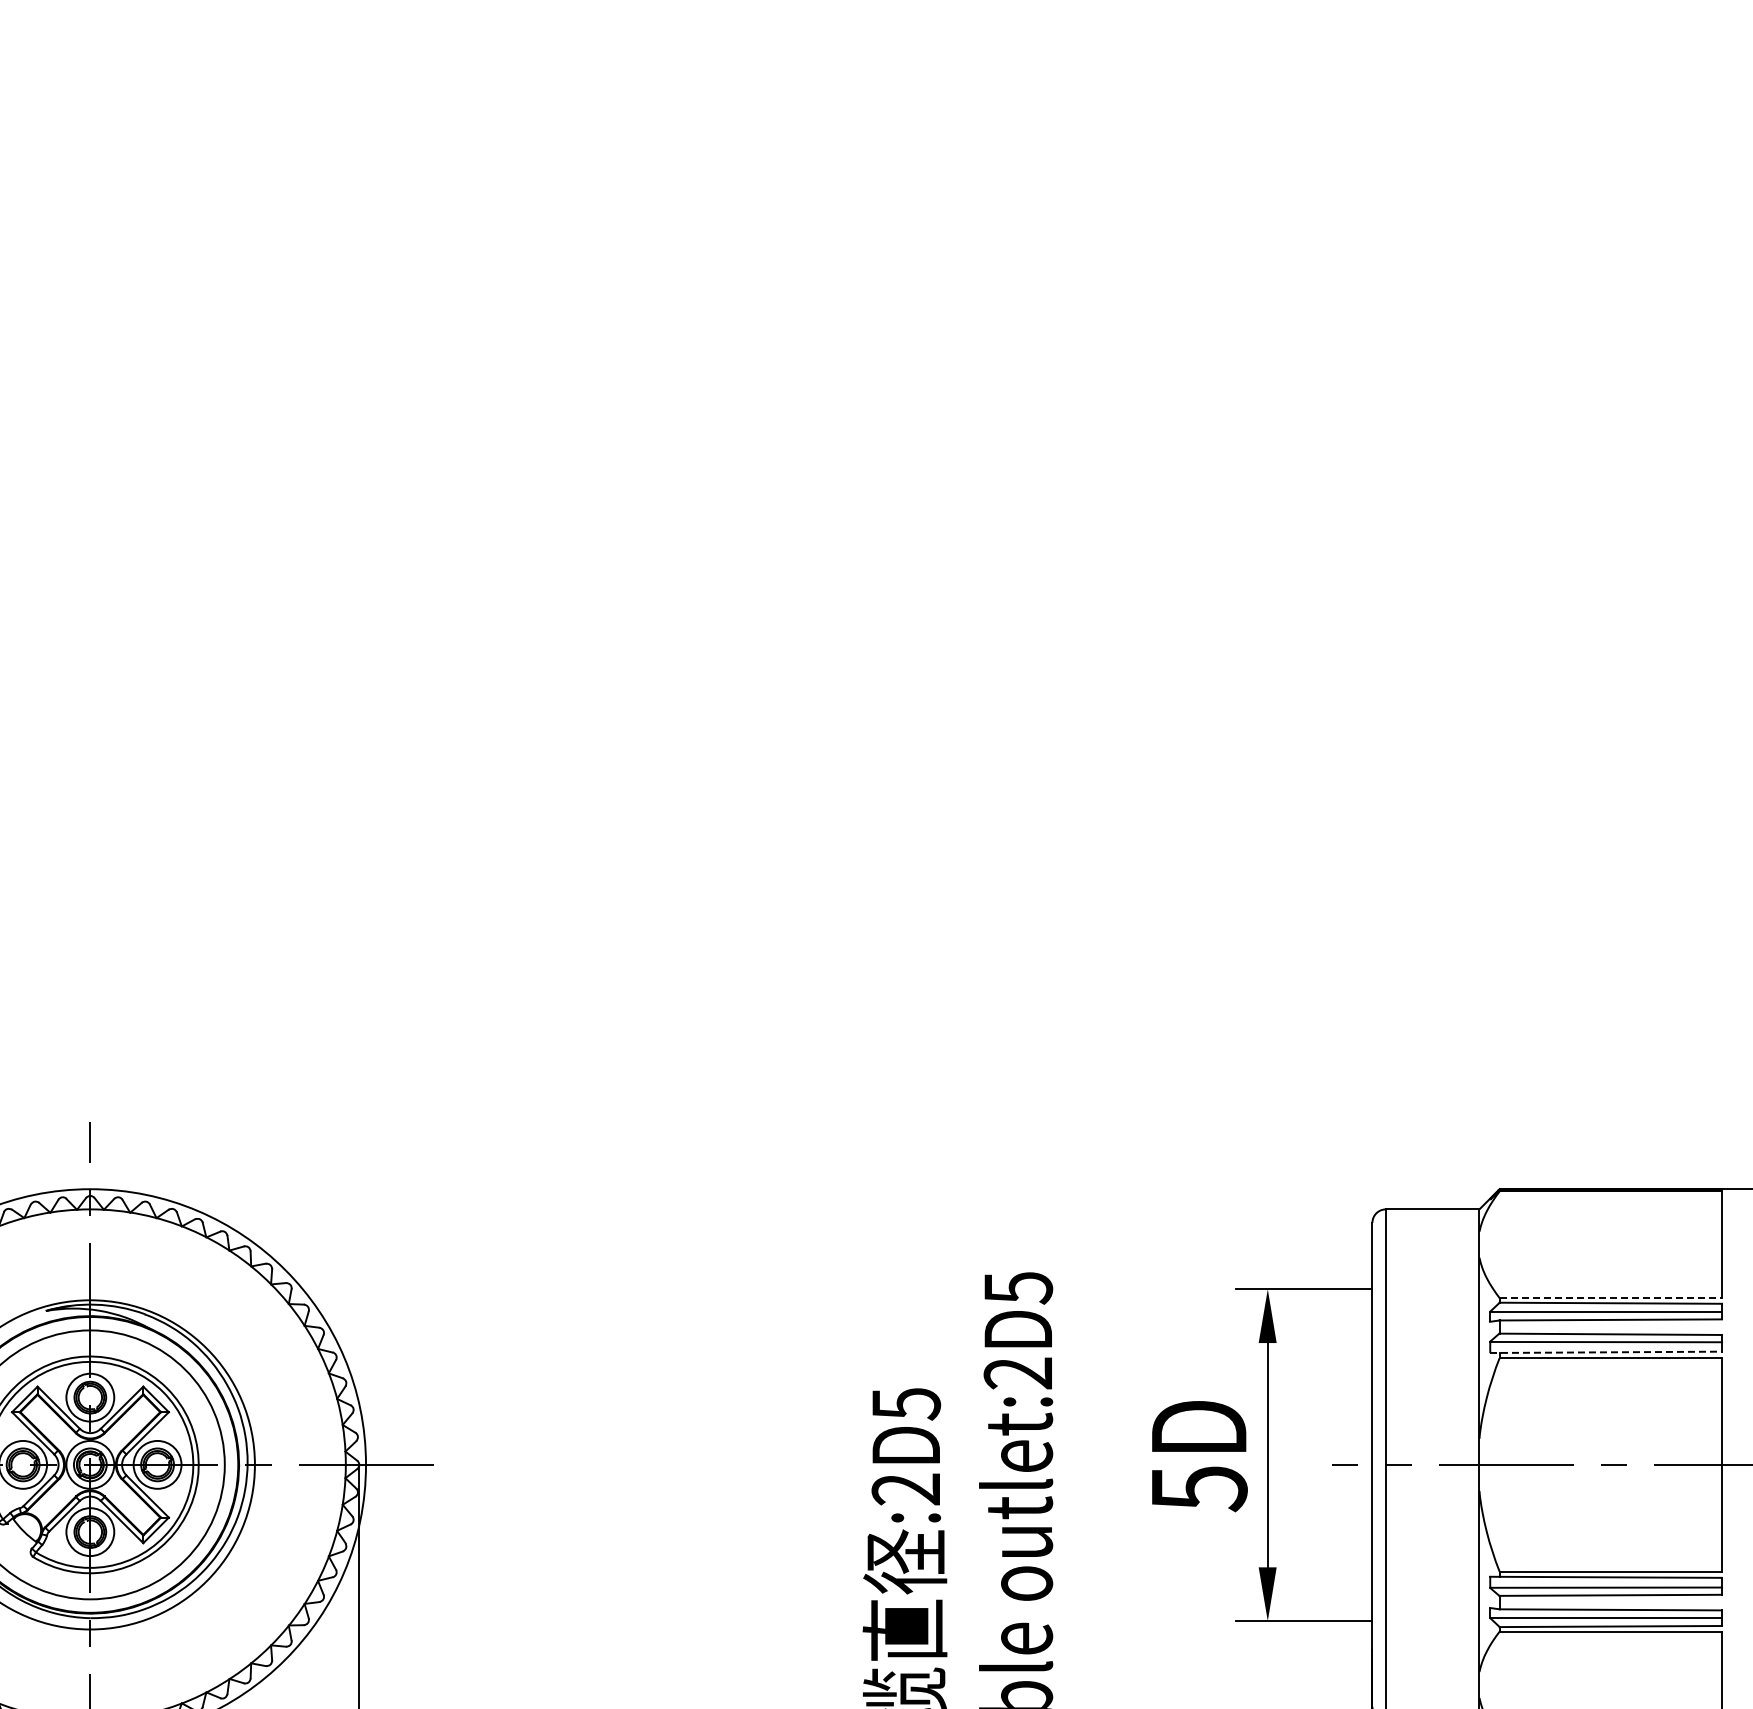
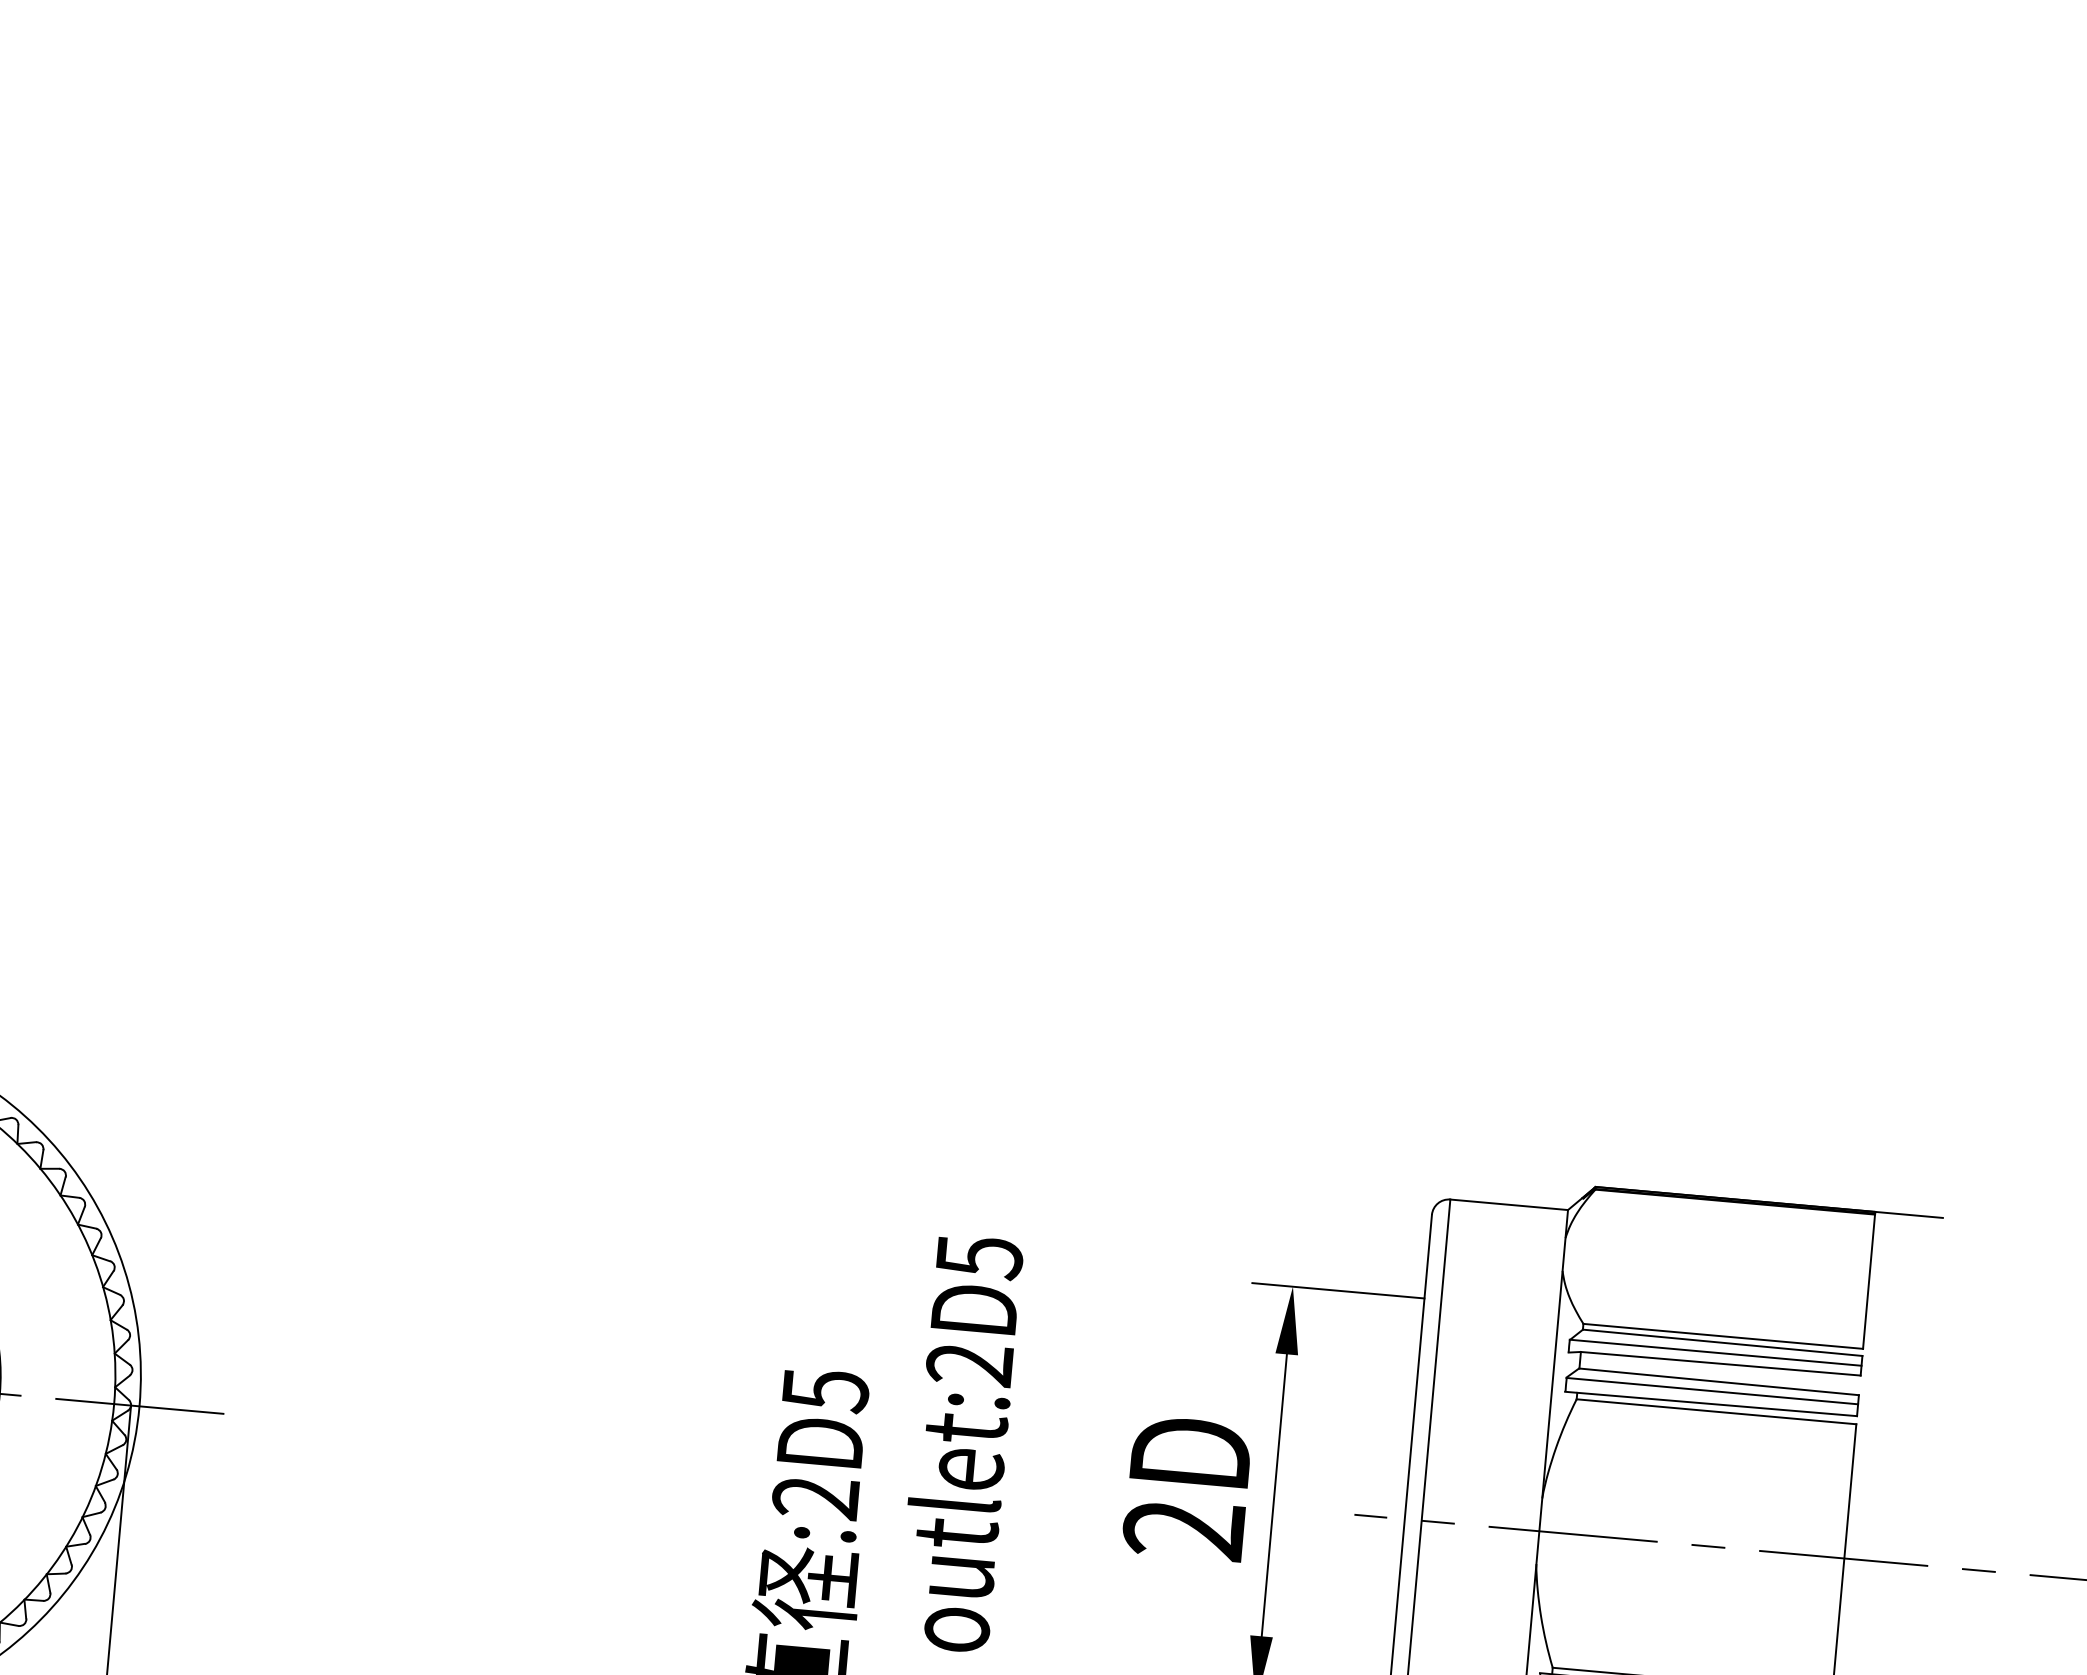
line: (1611, 1298) -> (1724, 1336), dashed -> solid
line: (1606, 1352) -> (1711, 1404), dashed -> solid
text: (1198, 1489) -> (1183, 1530), 5D -> 2D

